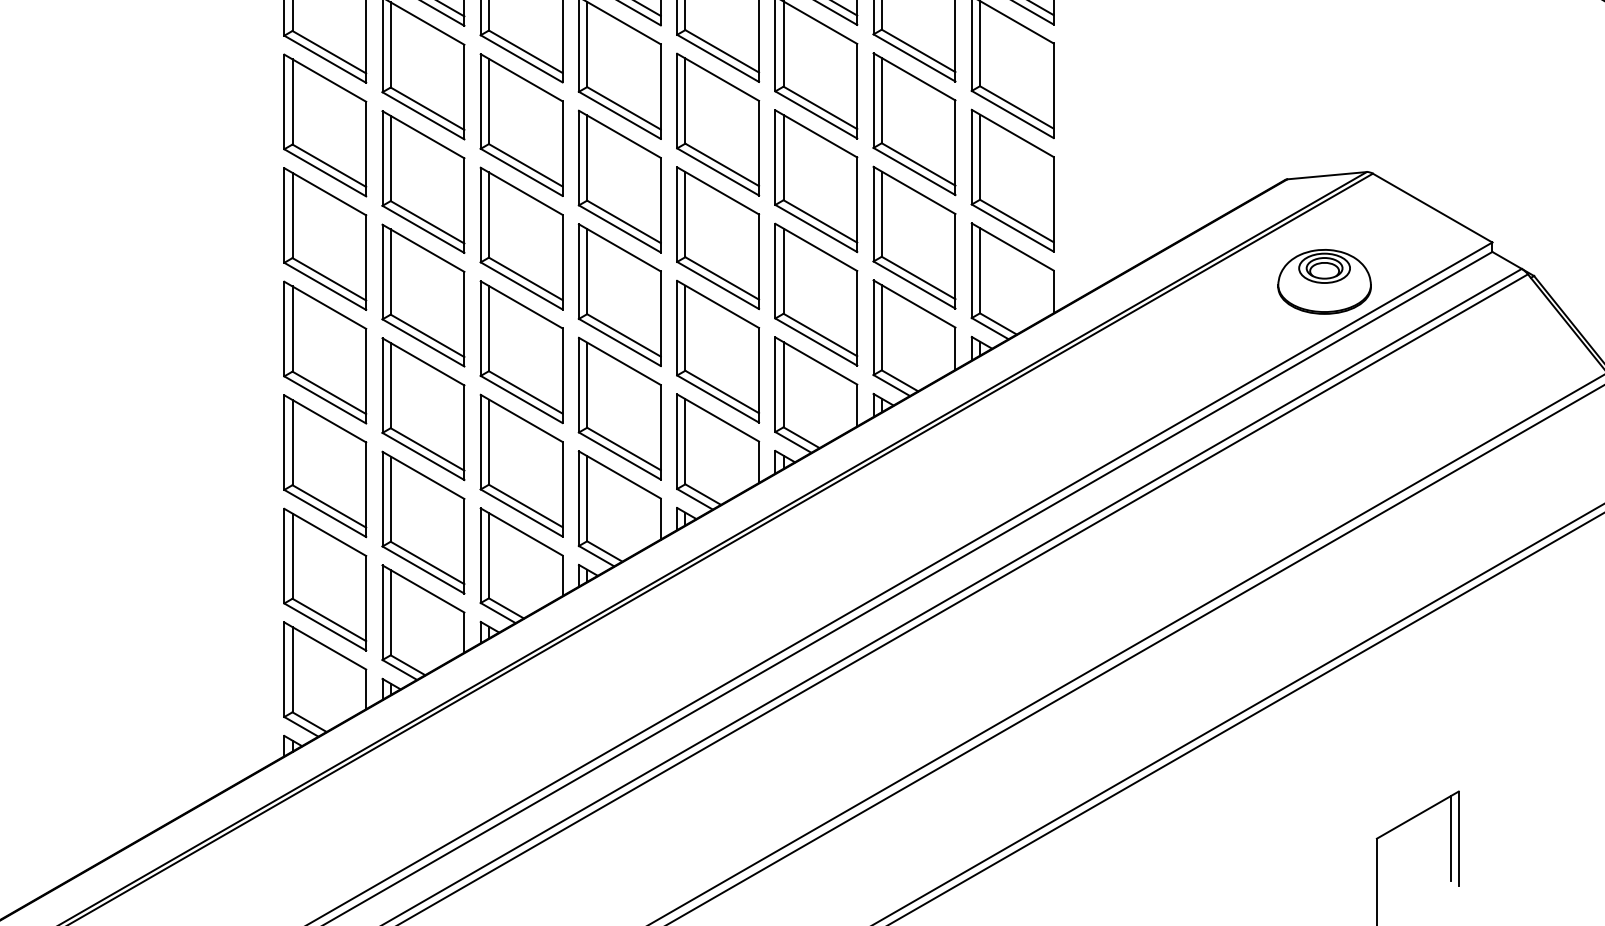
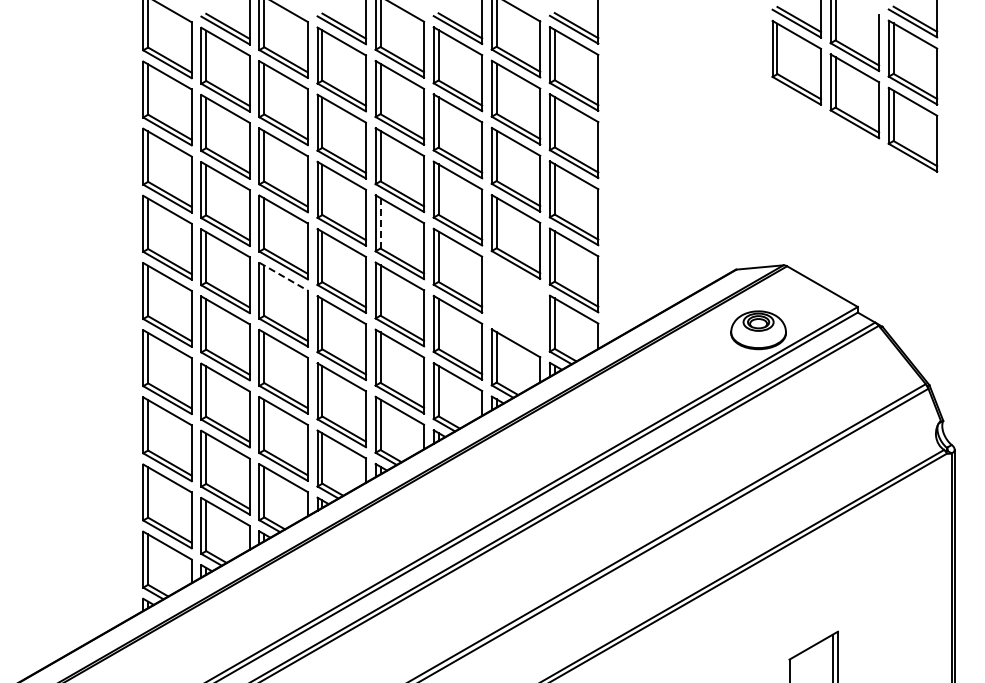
line: (685, 101) -> (380, 223), solid -> dashed
line: (521, 190) -> (283, 276), solid -> dashed
part: (913, 238) -> (515, 304), removed

